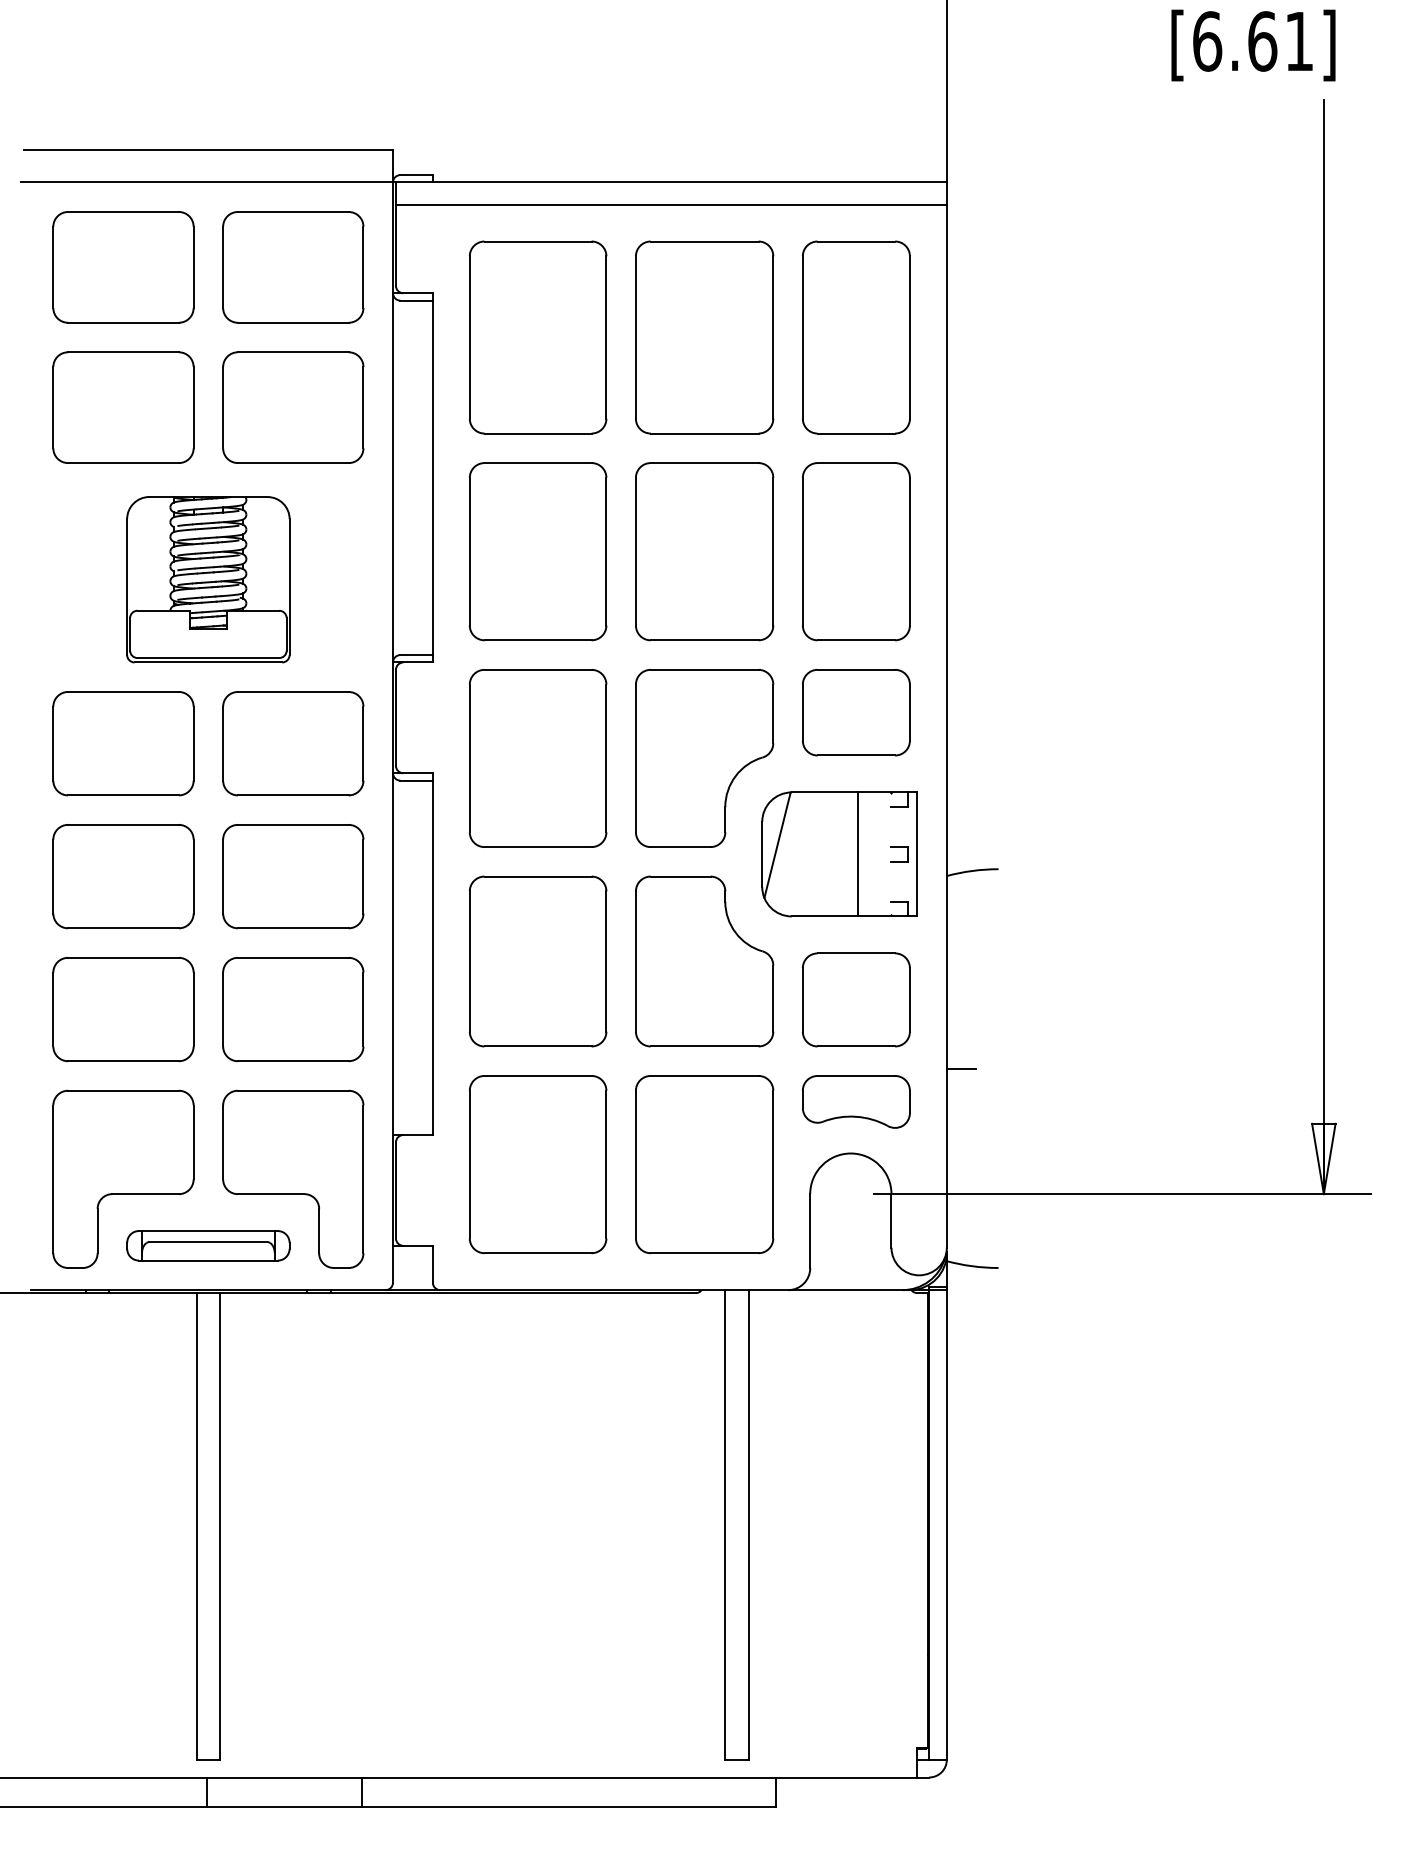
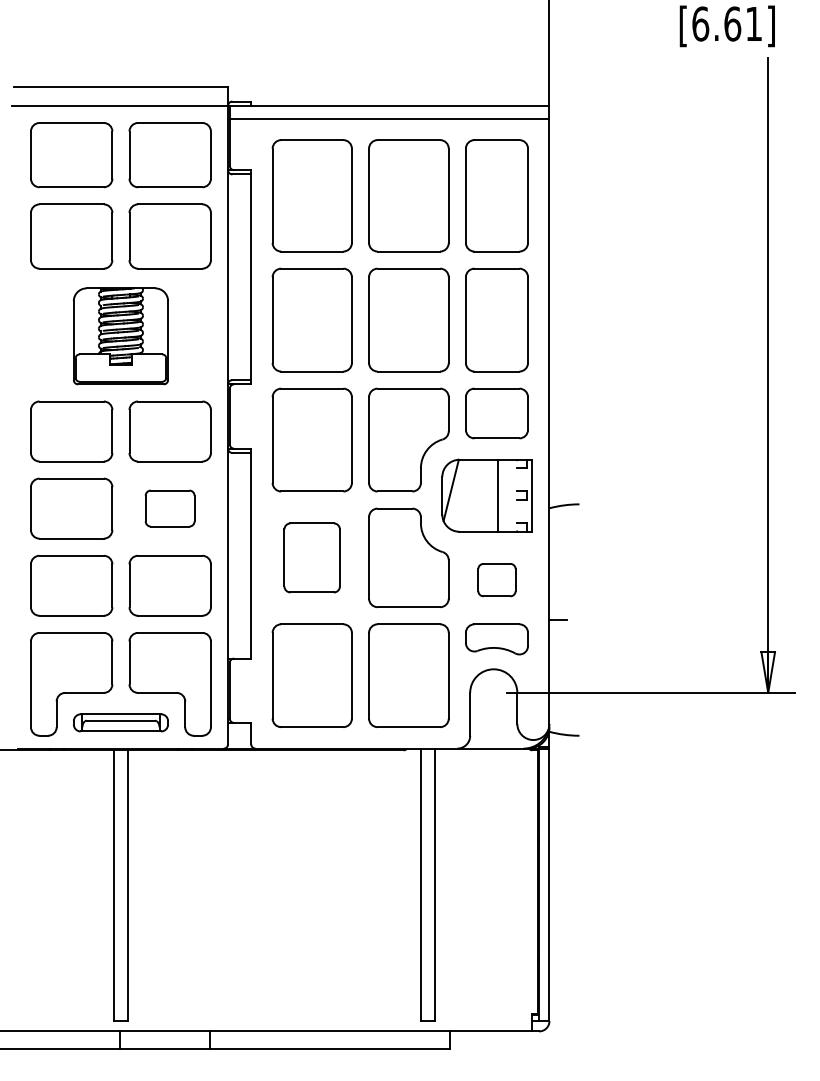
part: (292, 876) -> (169, 508), size x0.6
part: (536, 960) -> (311, 557), size x0.7
part: (855, 998) -> (496, 579), size x0.6

